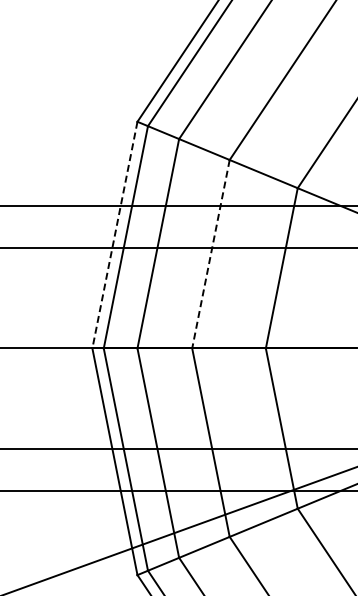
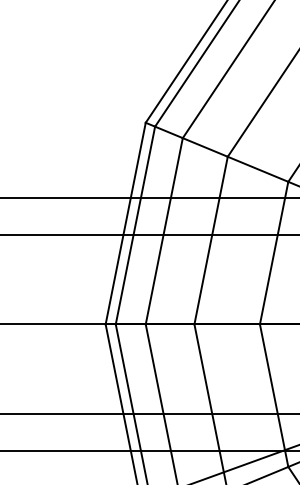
line: (114, 235) -> (125, 223), dashed -> solid
line: (210, 254) -> (210, 240), dashed -> solid

